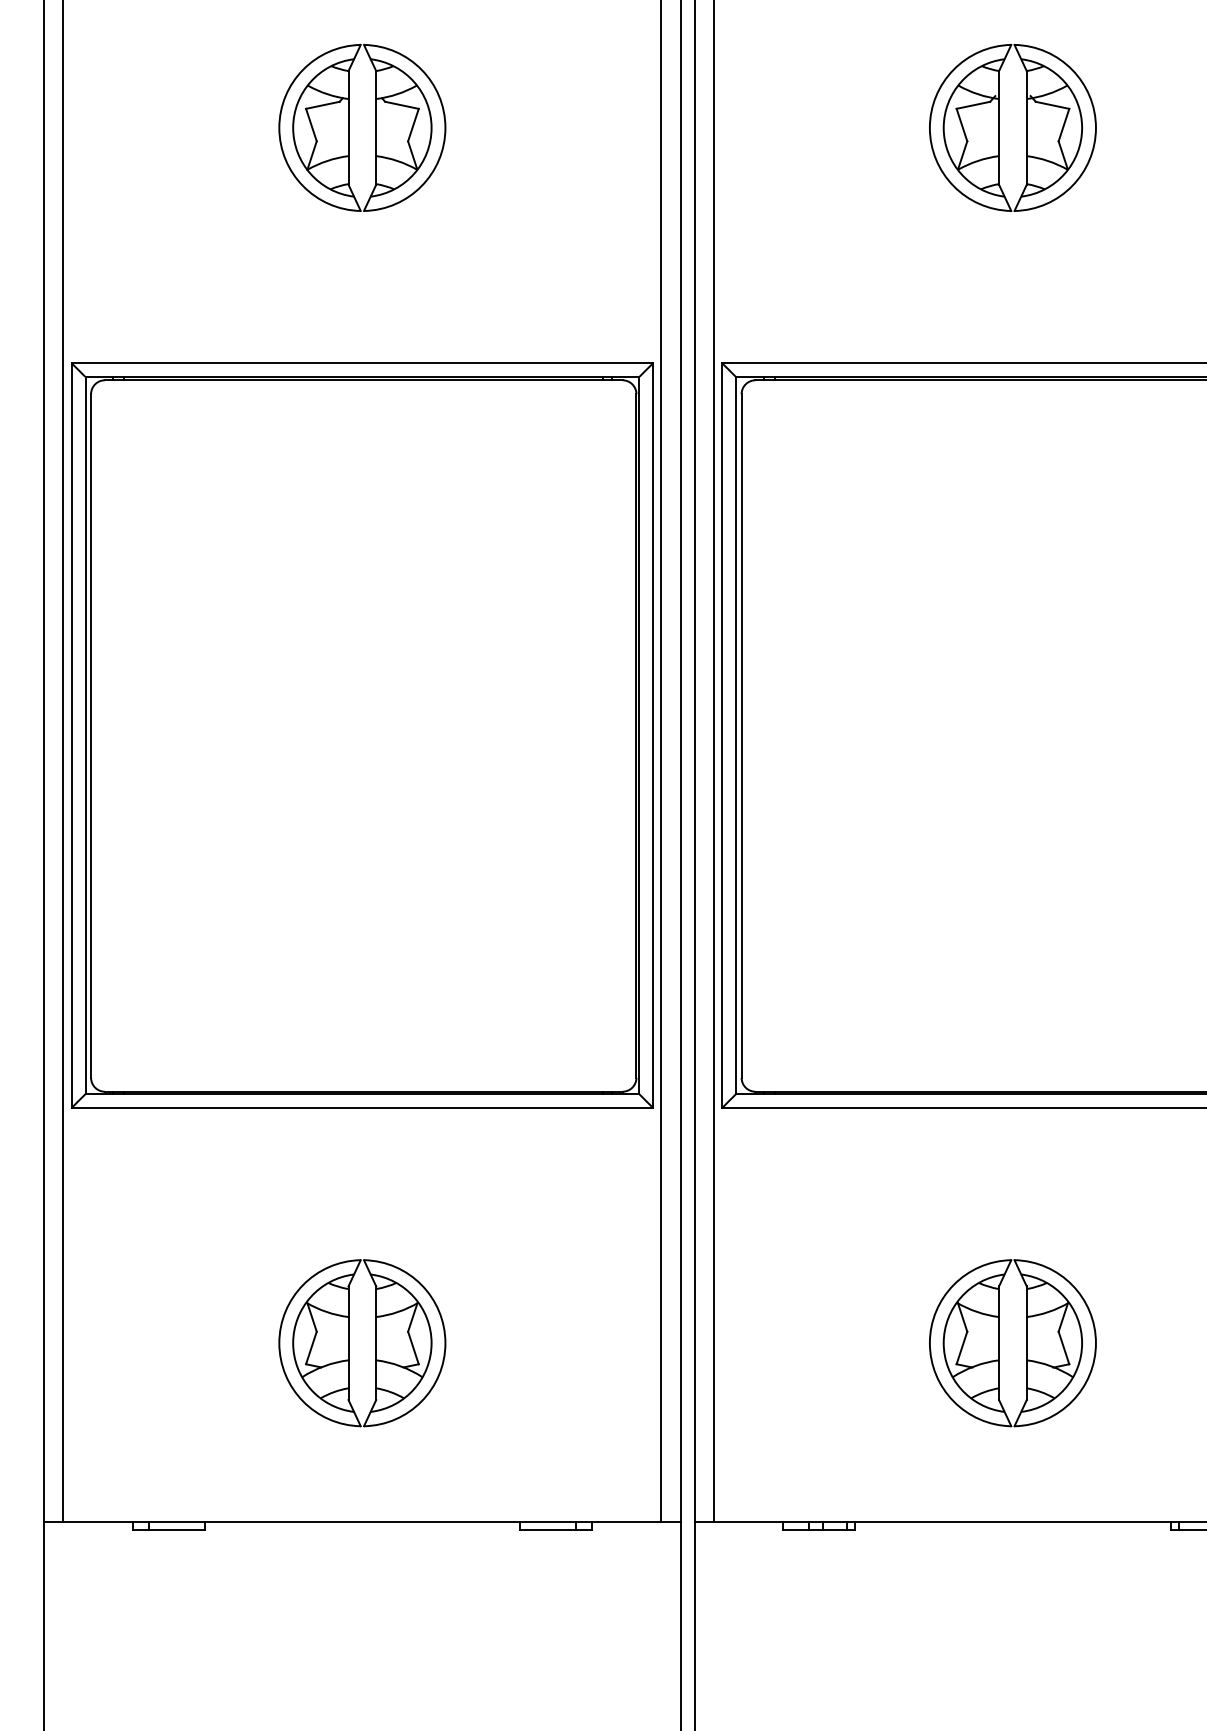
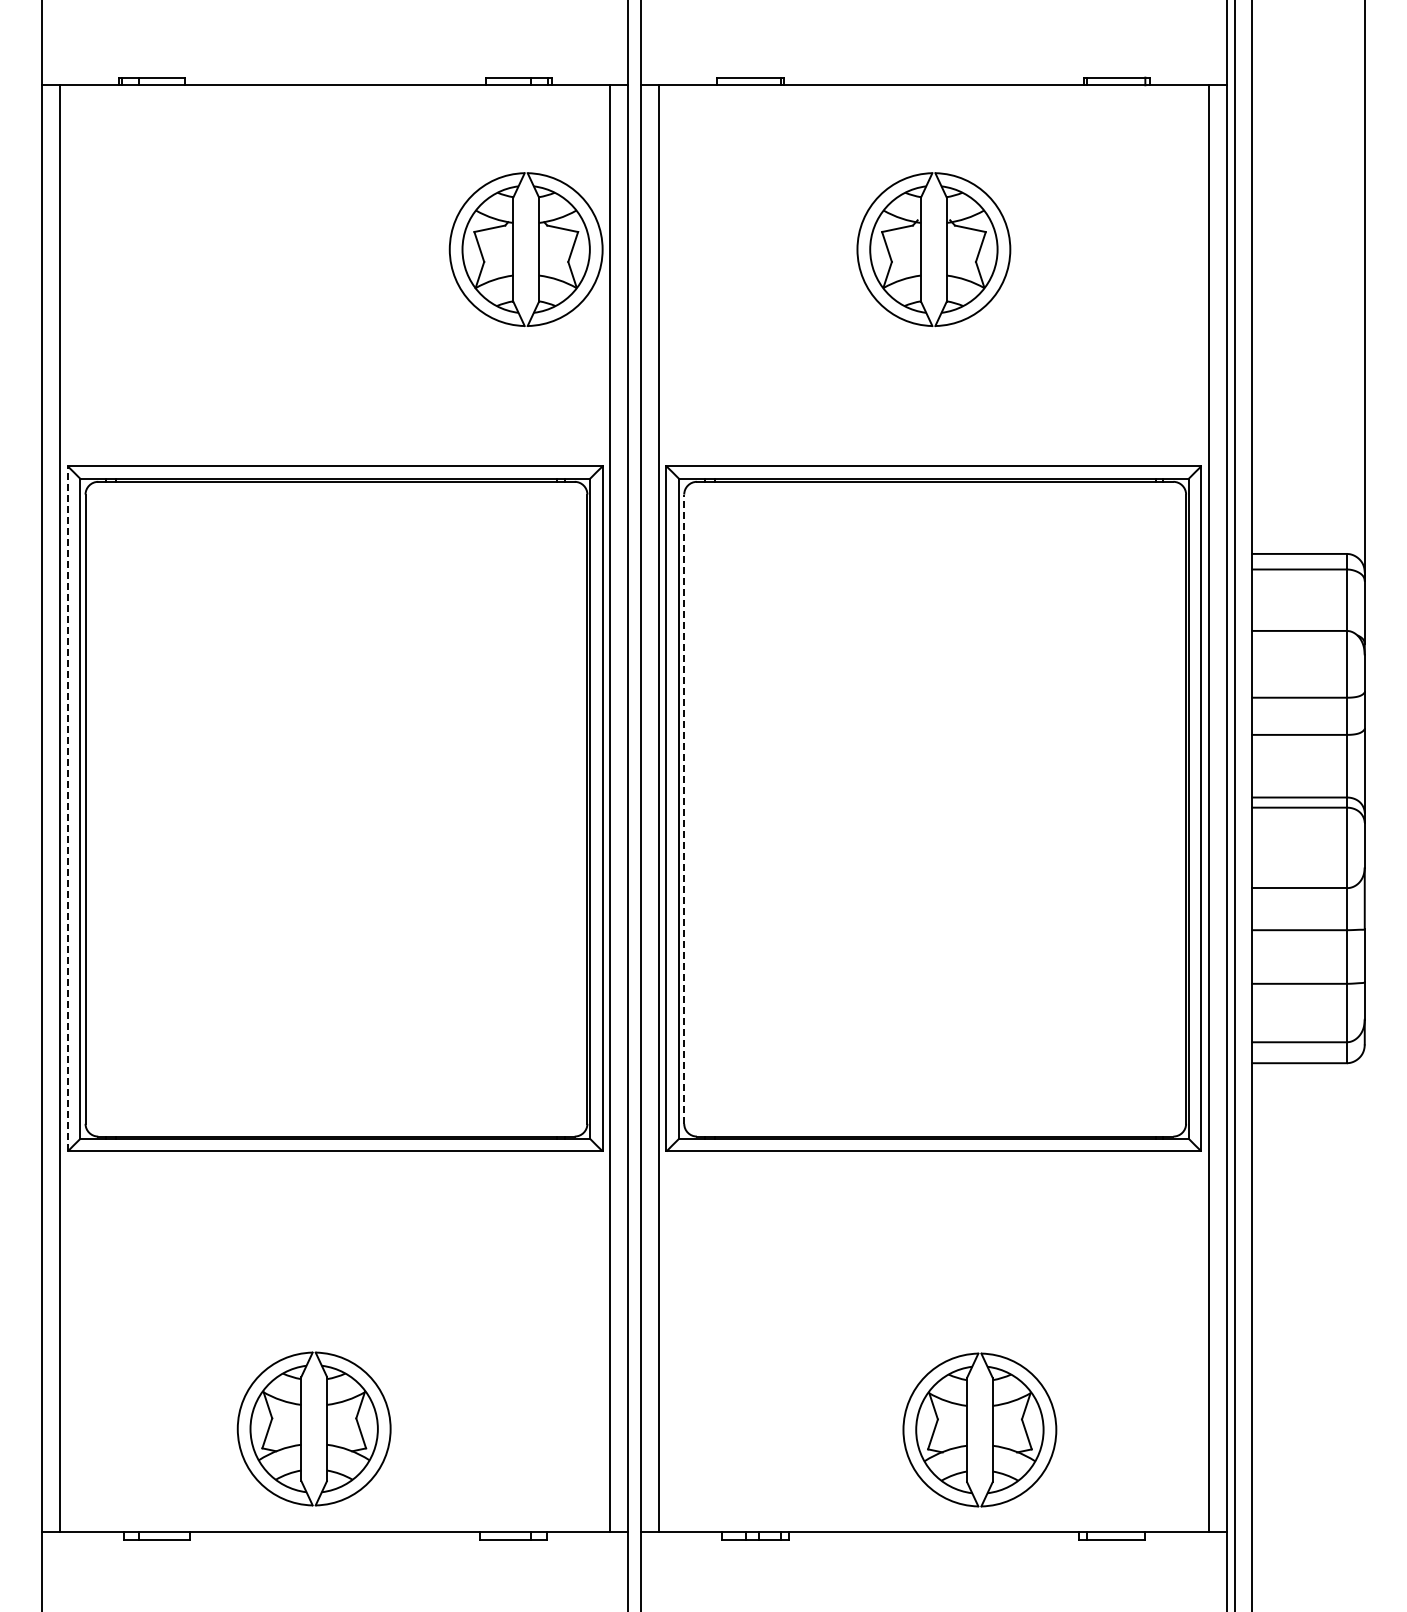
part: (361, 127) -> (525, 249), moved
line: (71, 735) -> (67, 808), solid -> dashed
line: (741, 736) -> (684, 809), solid -> dashed
part: (361, 1342) -> (313, 1428), moved
part: (1012, 1342) -> (979, 1429), moved

